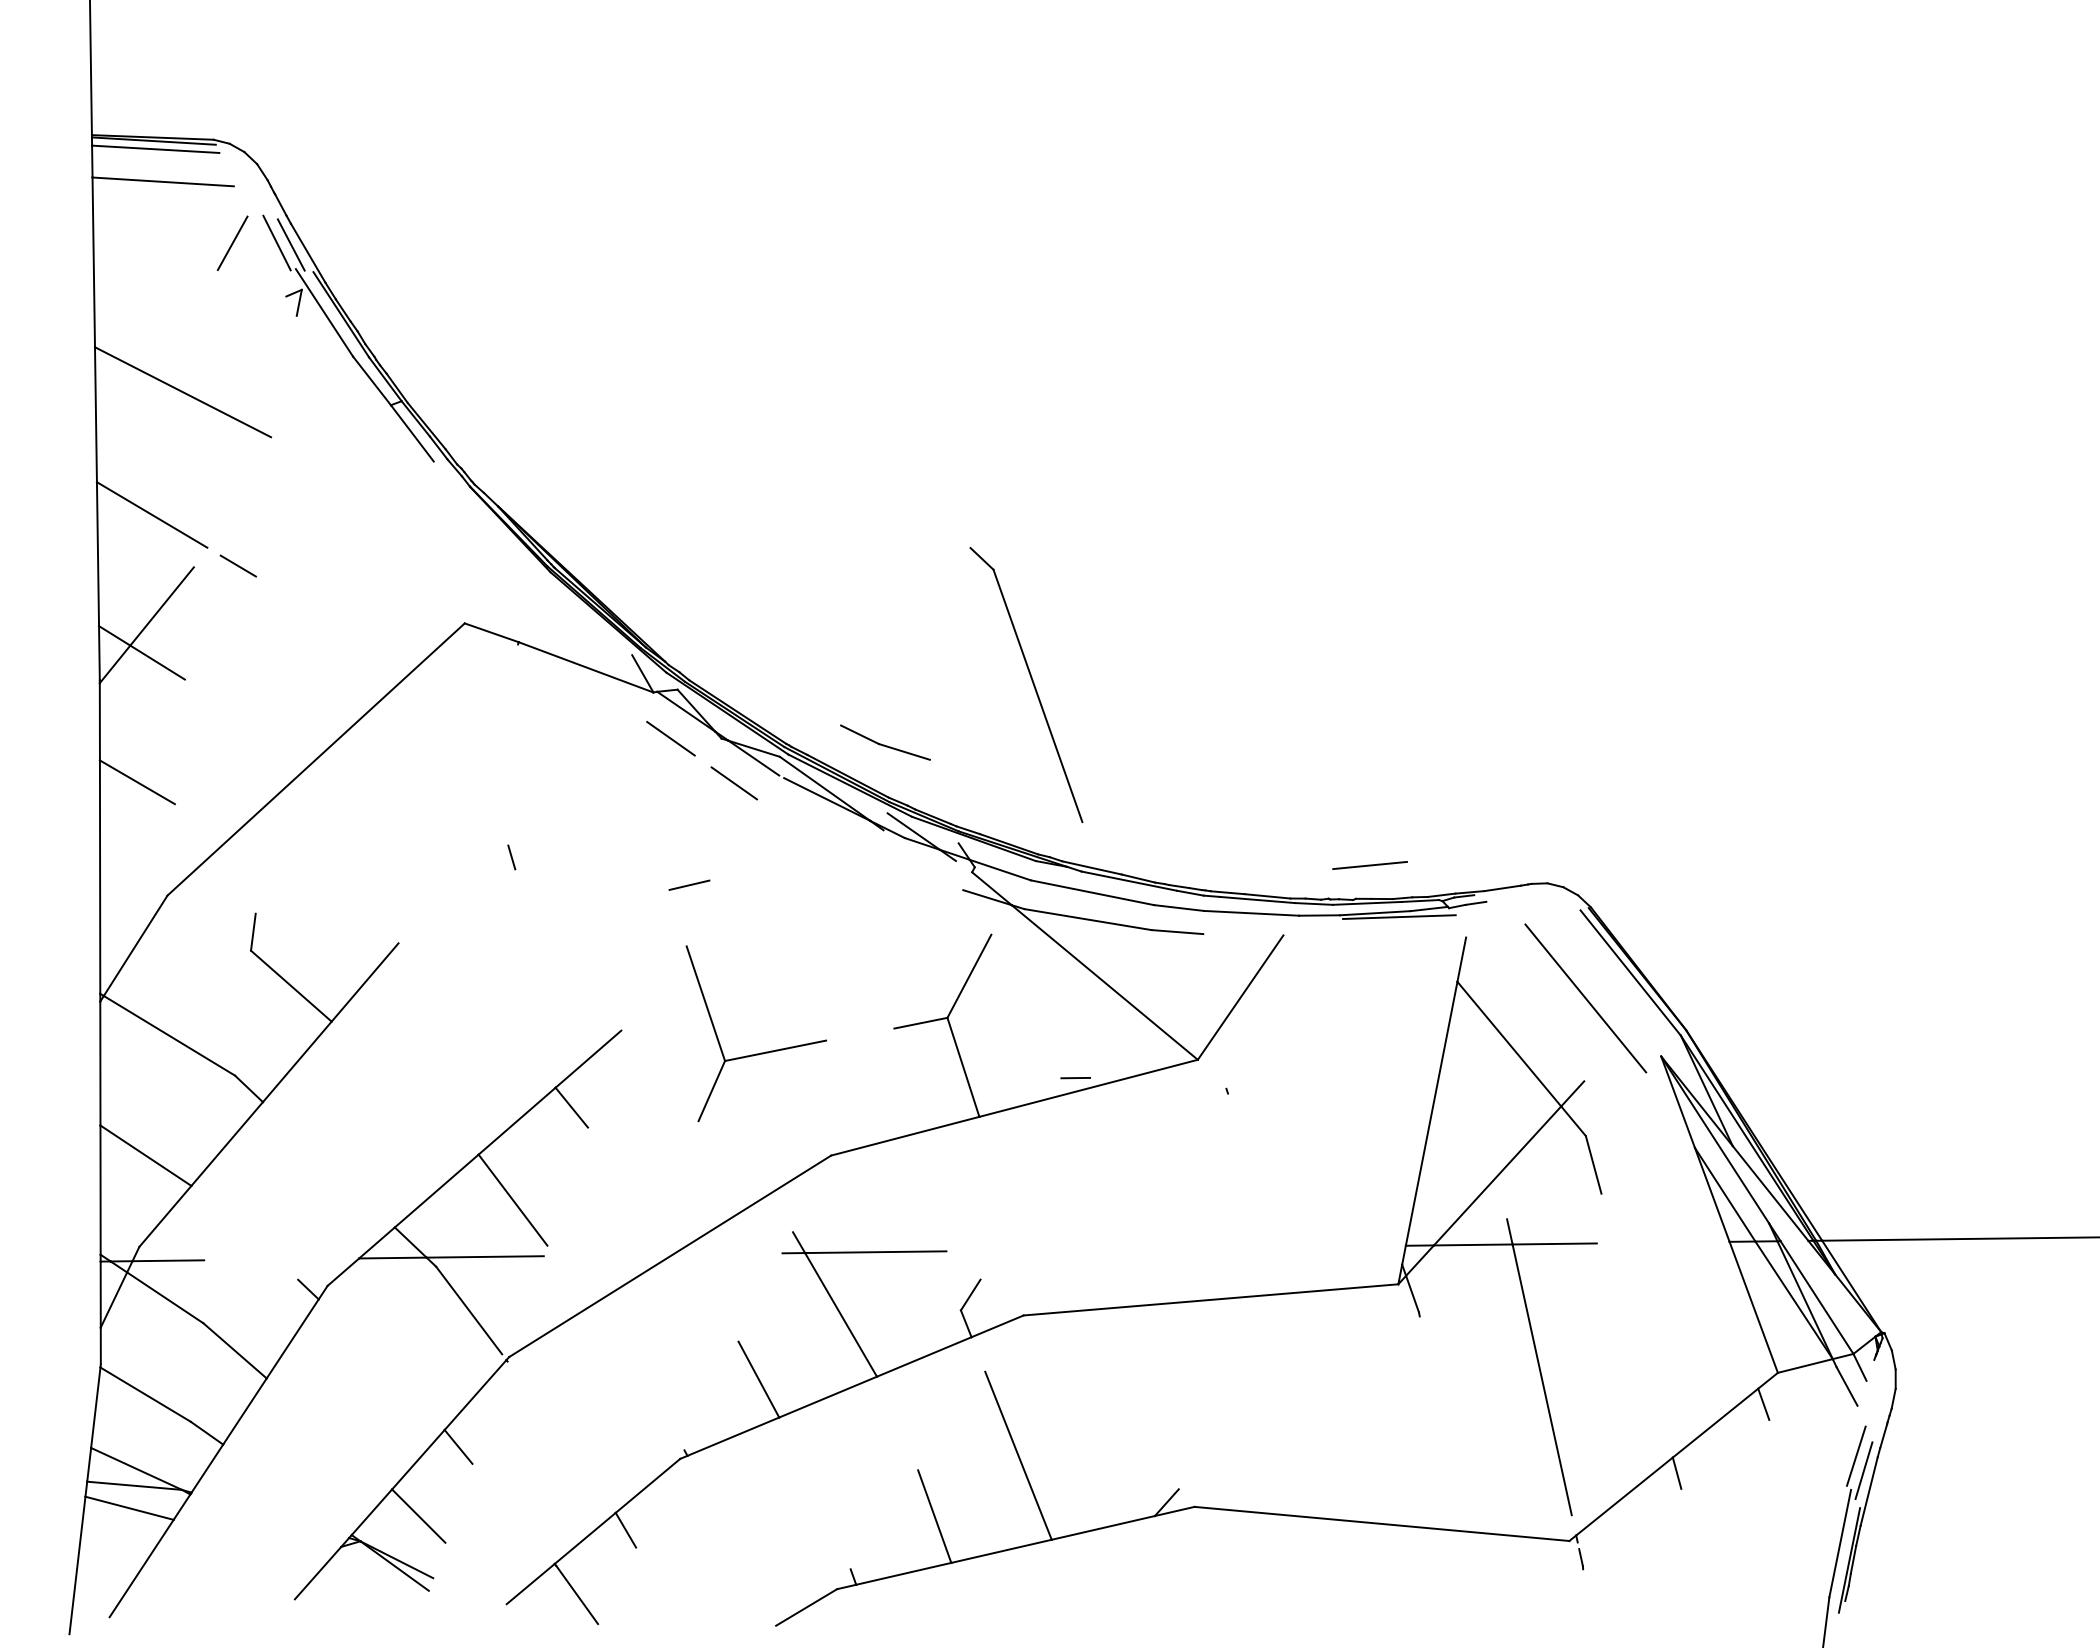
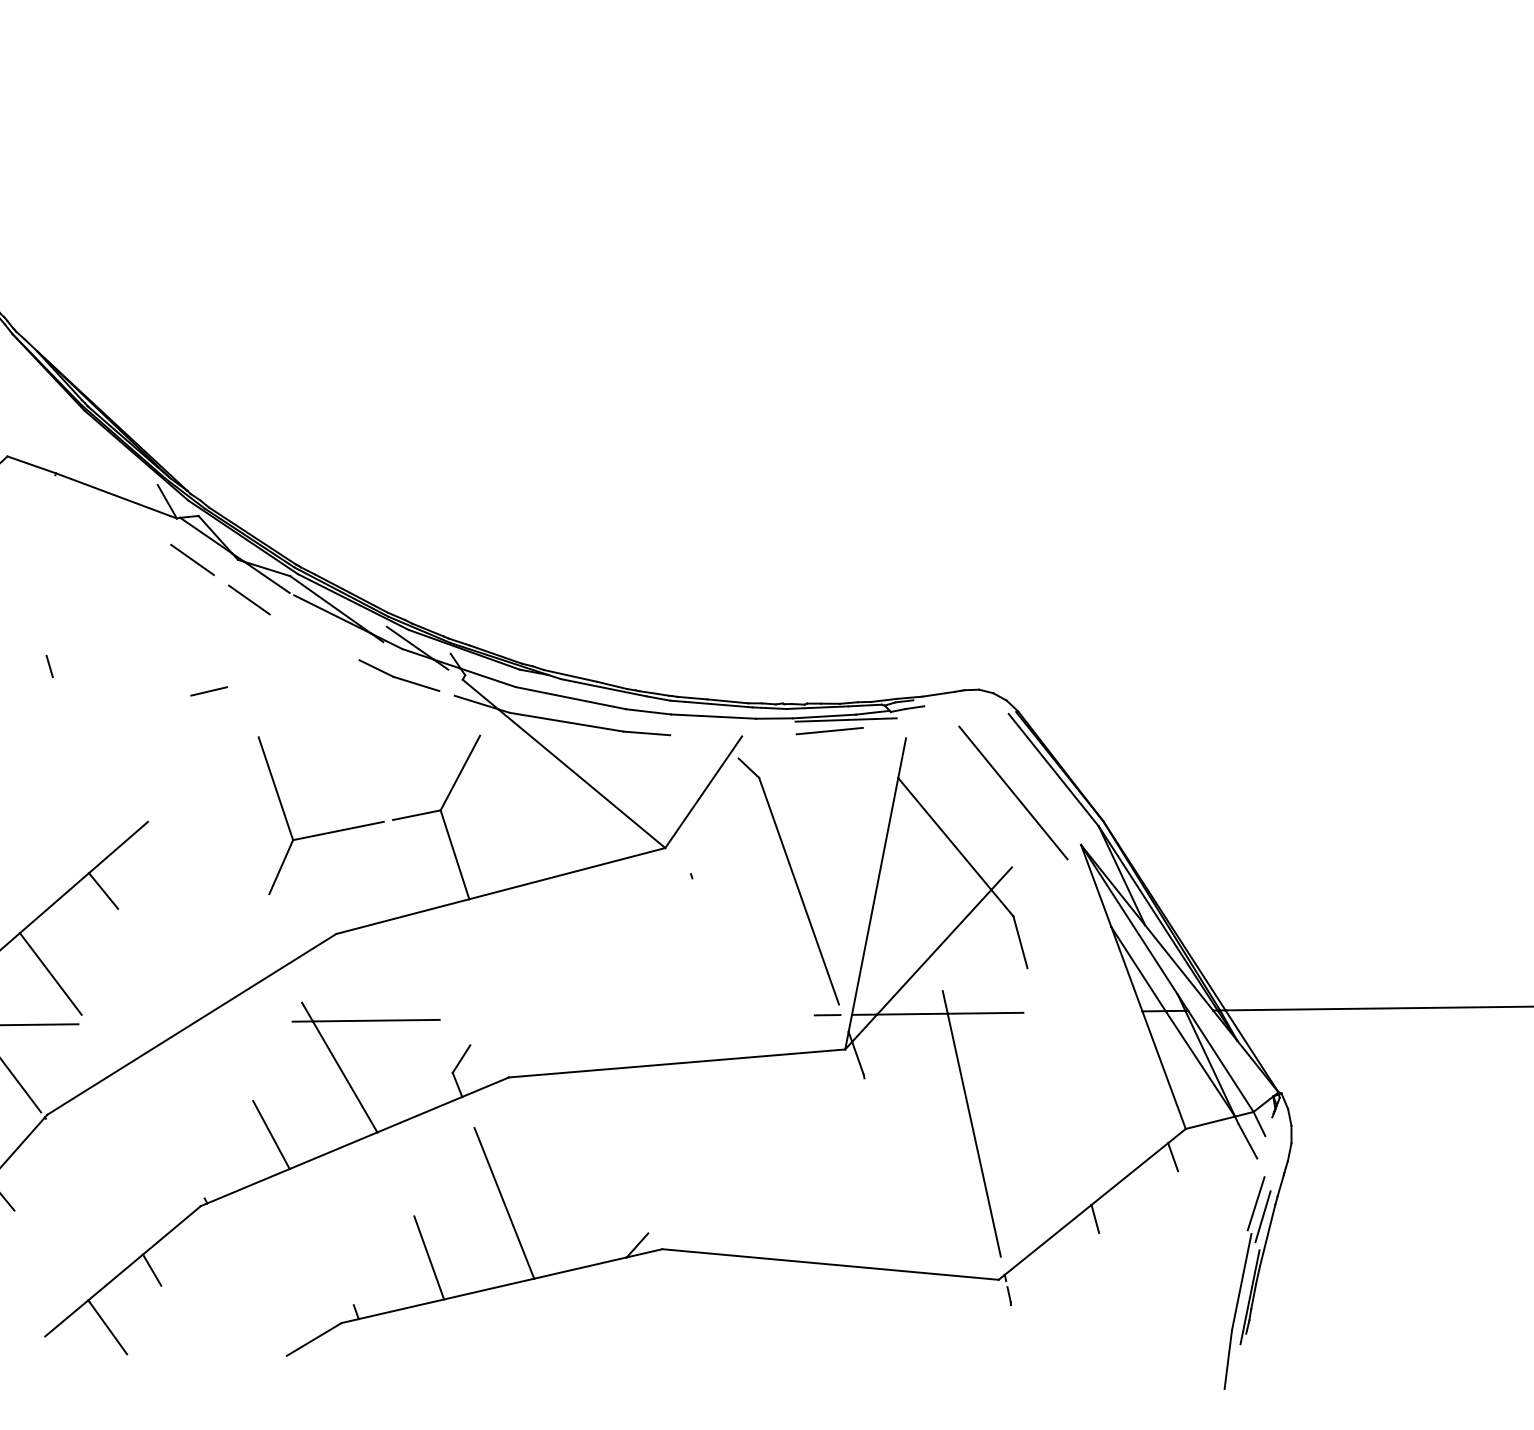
part: (1026, 684) -> (788, 880), moved
part: (885, 742) -> (399, 675), moved
line: (1369, 865) -> (829, 731), moved
part: (760, 1052) -> (324, 832), moved
line: (1075, 1078) -> (827, 1015), moved

